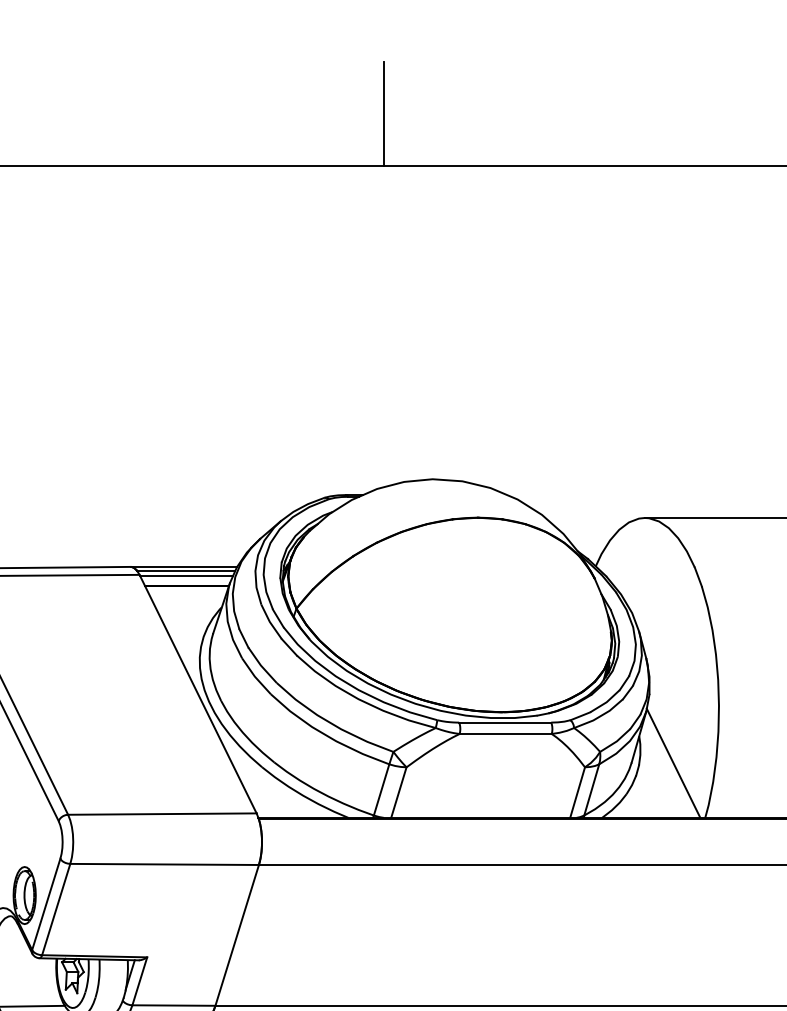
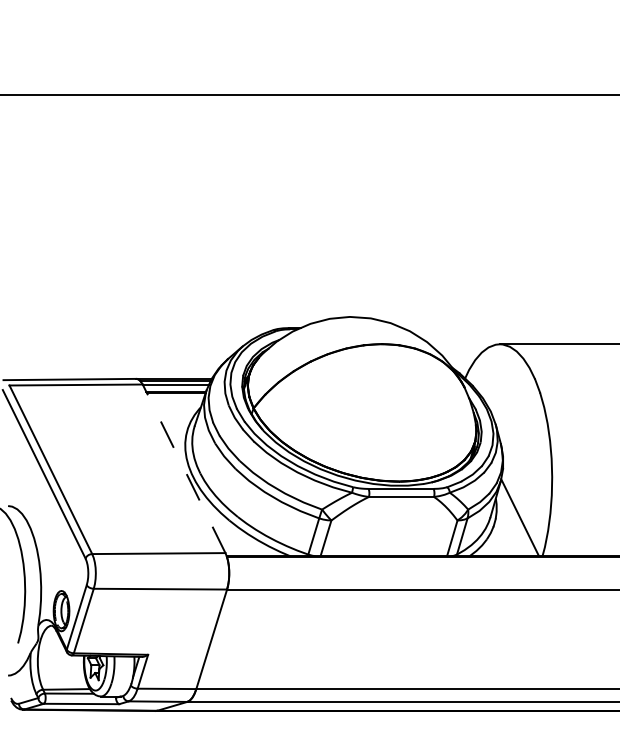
line: (384, 113) -> (315, 58), removed
line: (198, 693) -> (184, 468), solid -> dashed

